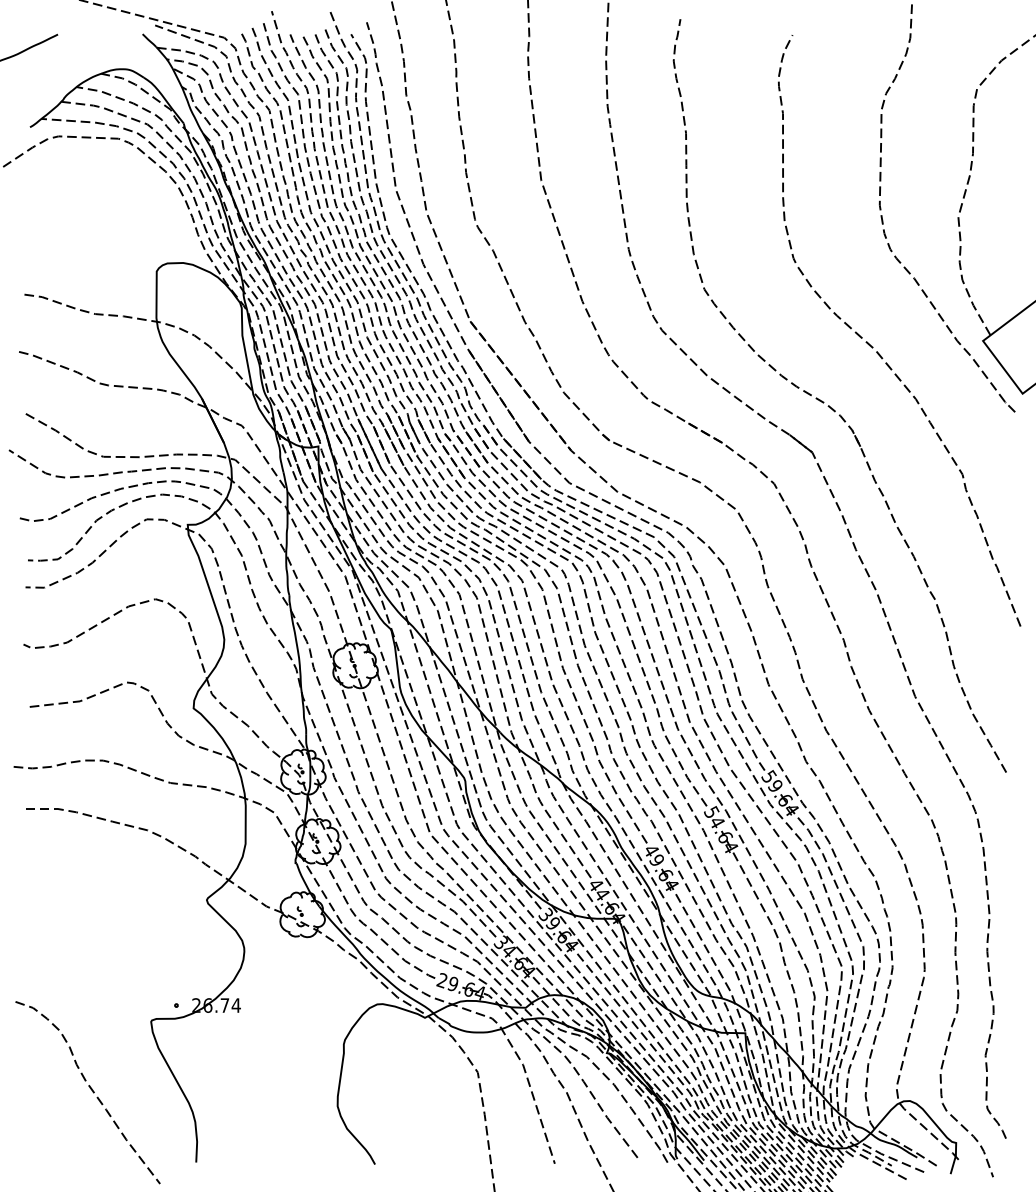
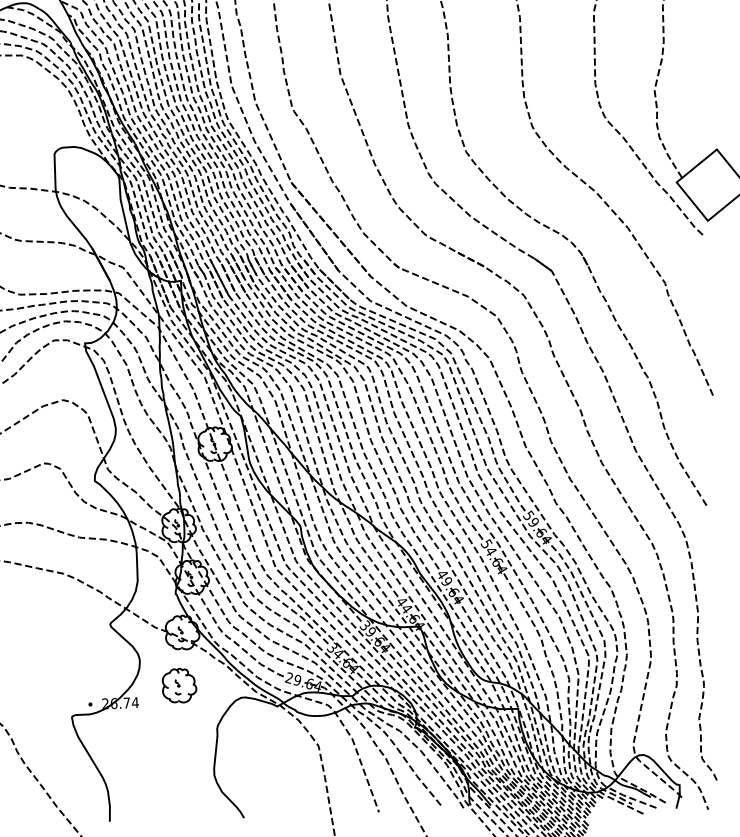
part: (295, 984) -> (179, 685), added

